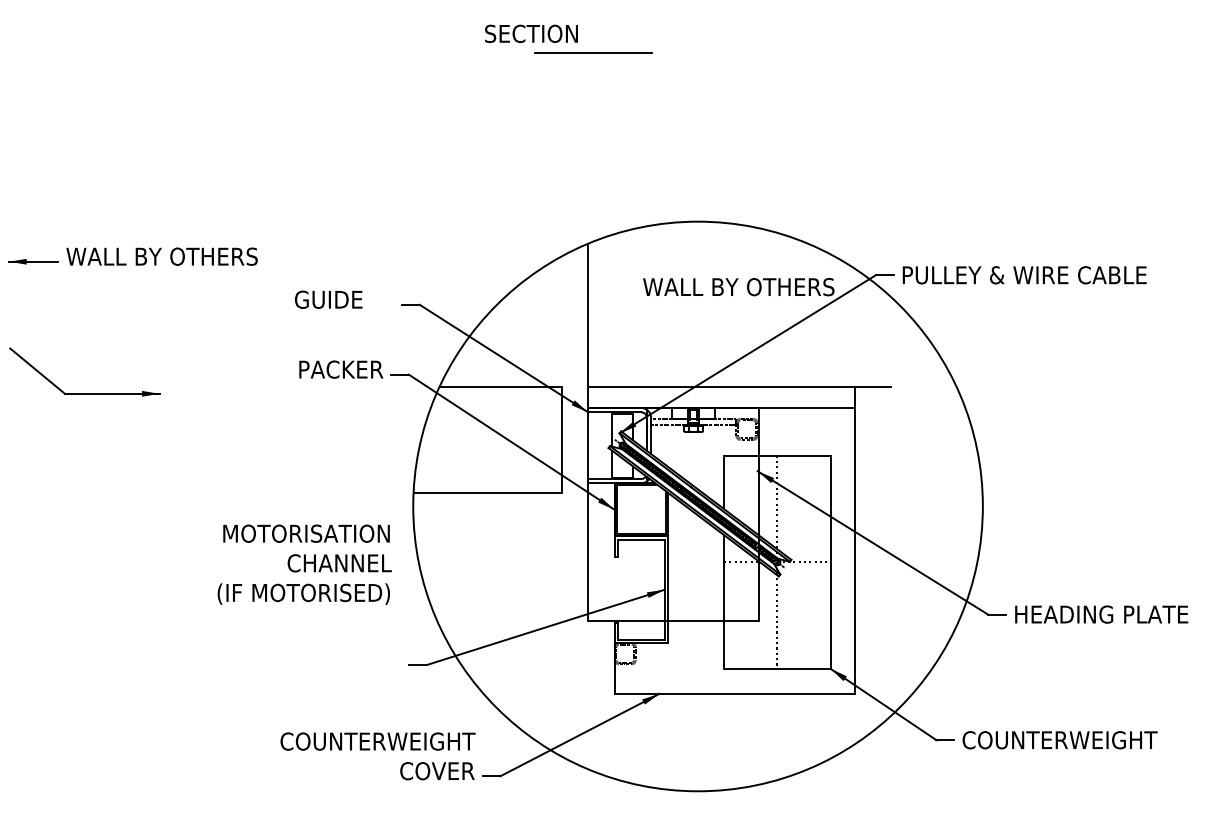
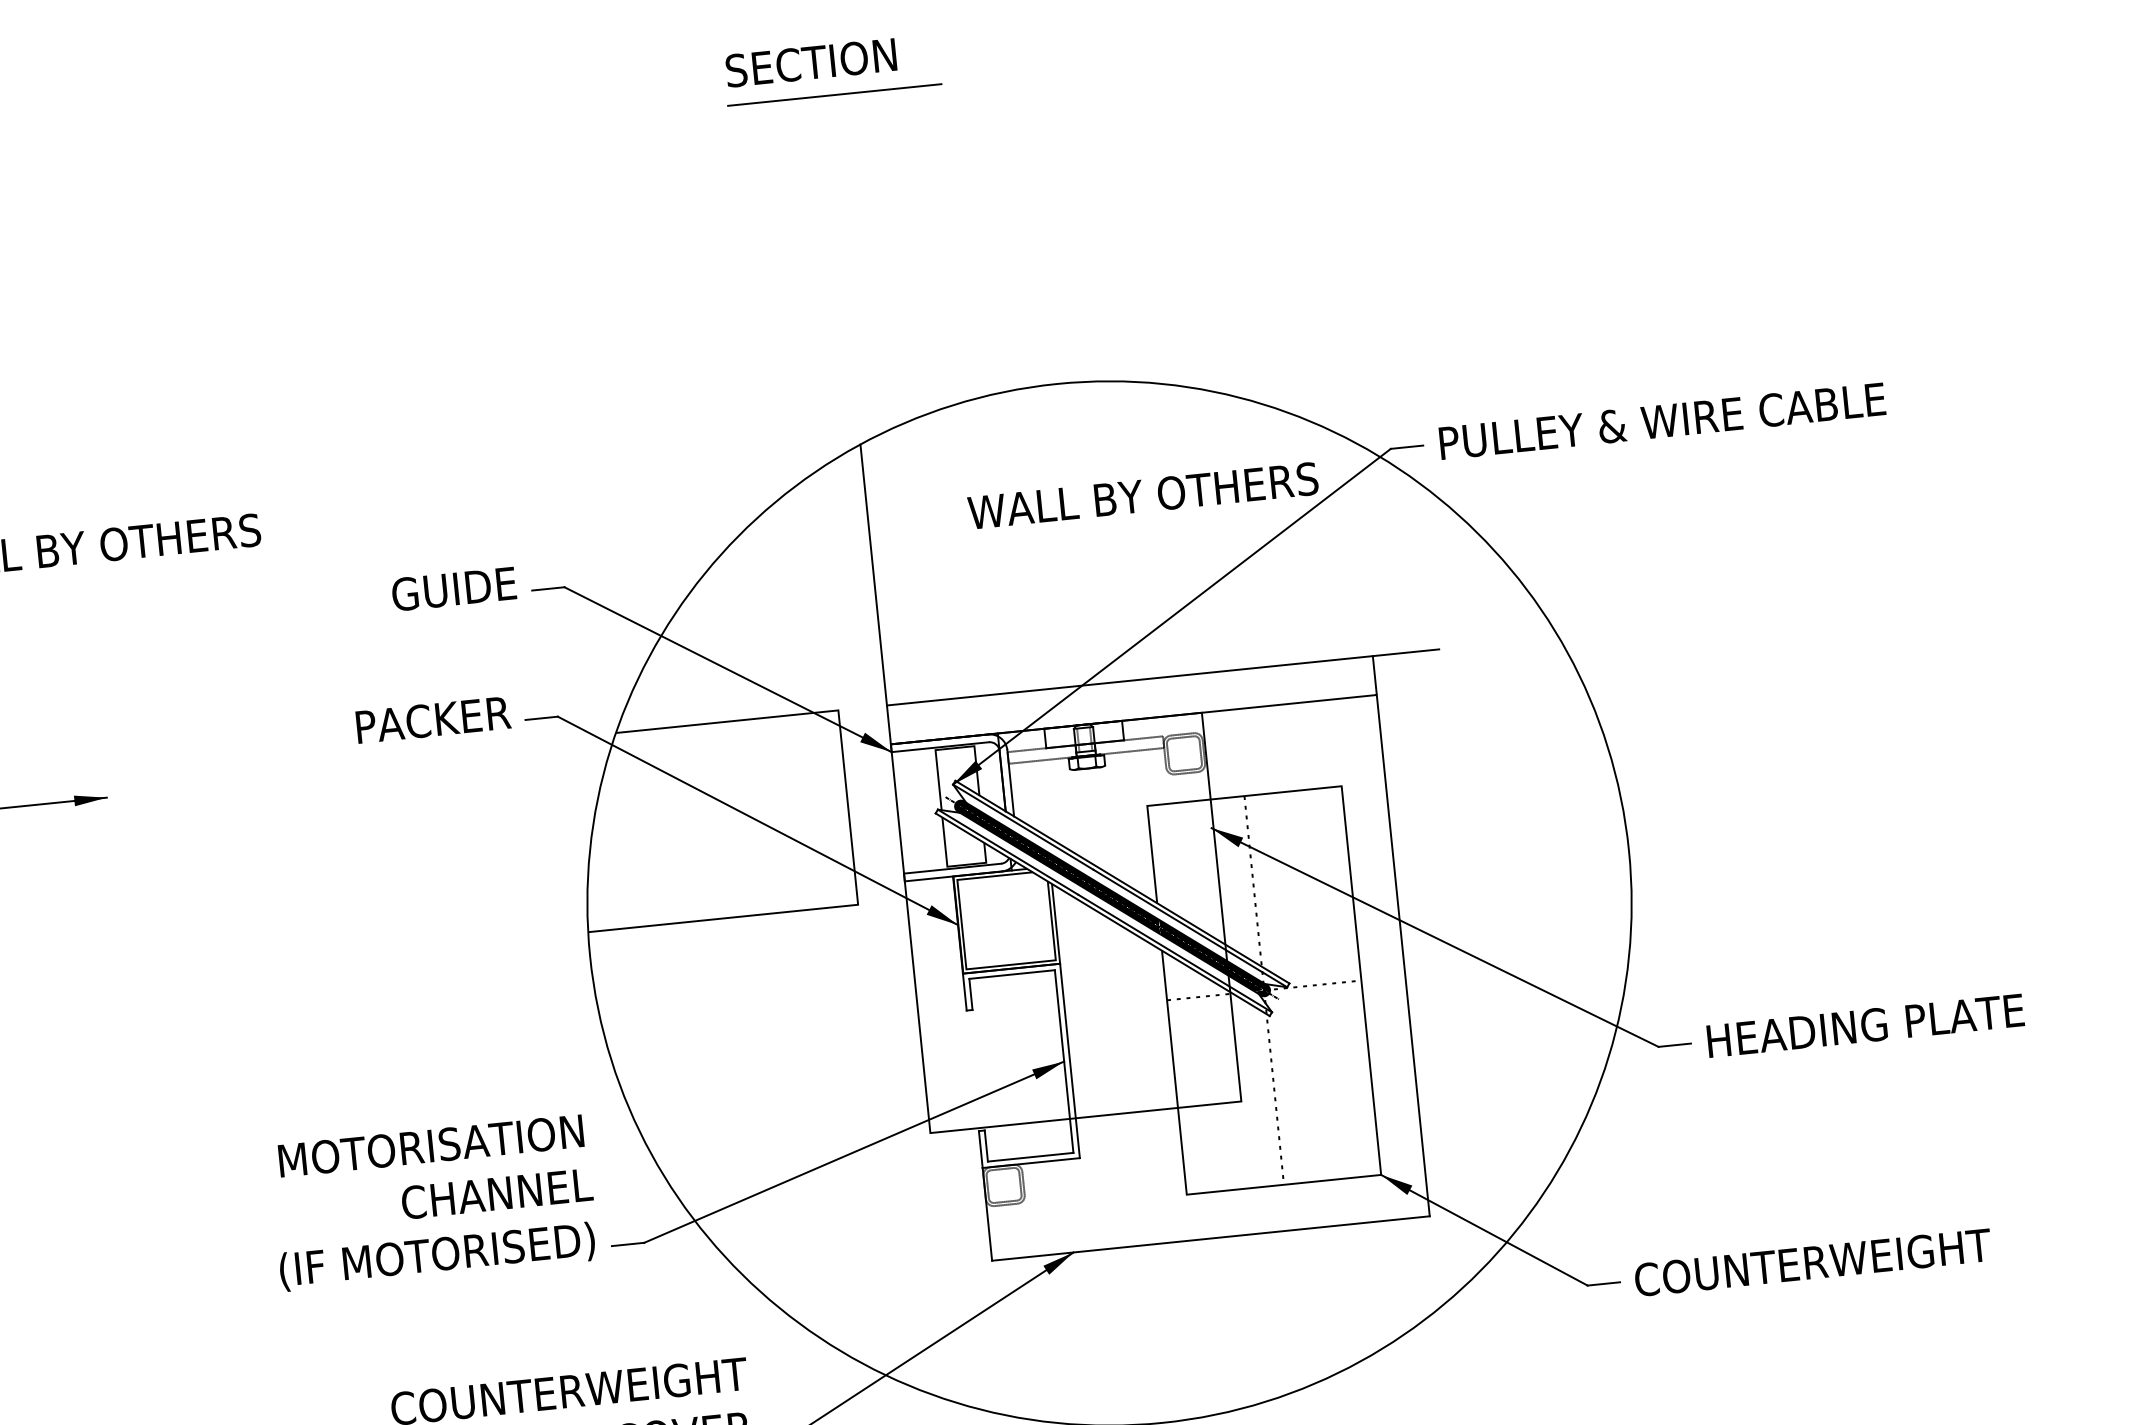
text: (531, 33) -> (811, 62), moved
text: (328, 299) -> (453, 588), moved
text: (304, 564) -> (433, 1202), moved

